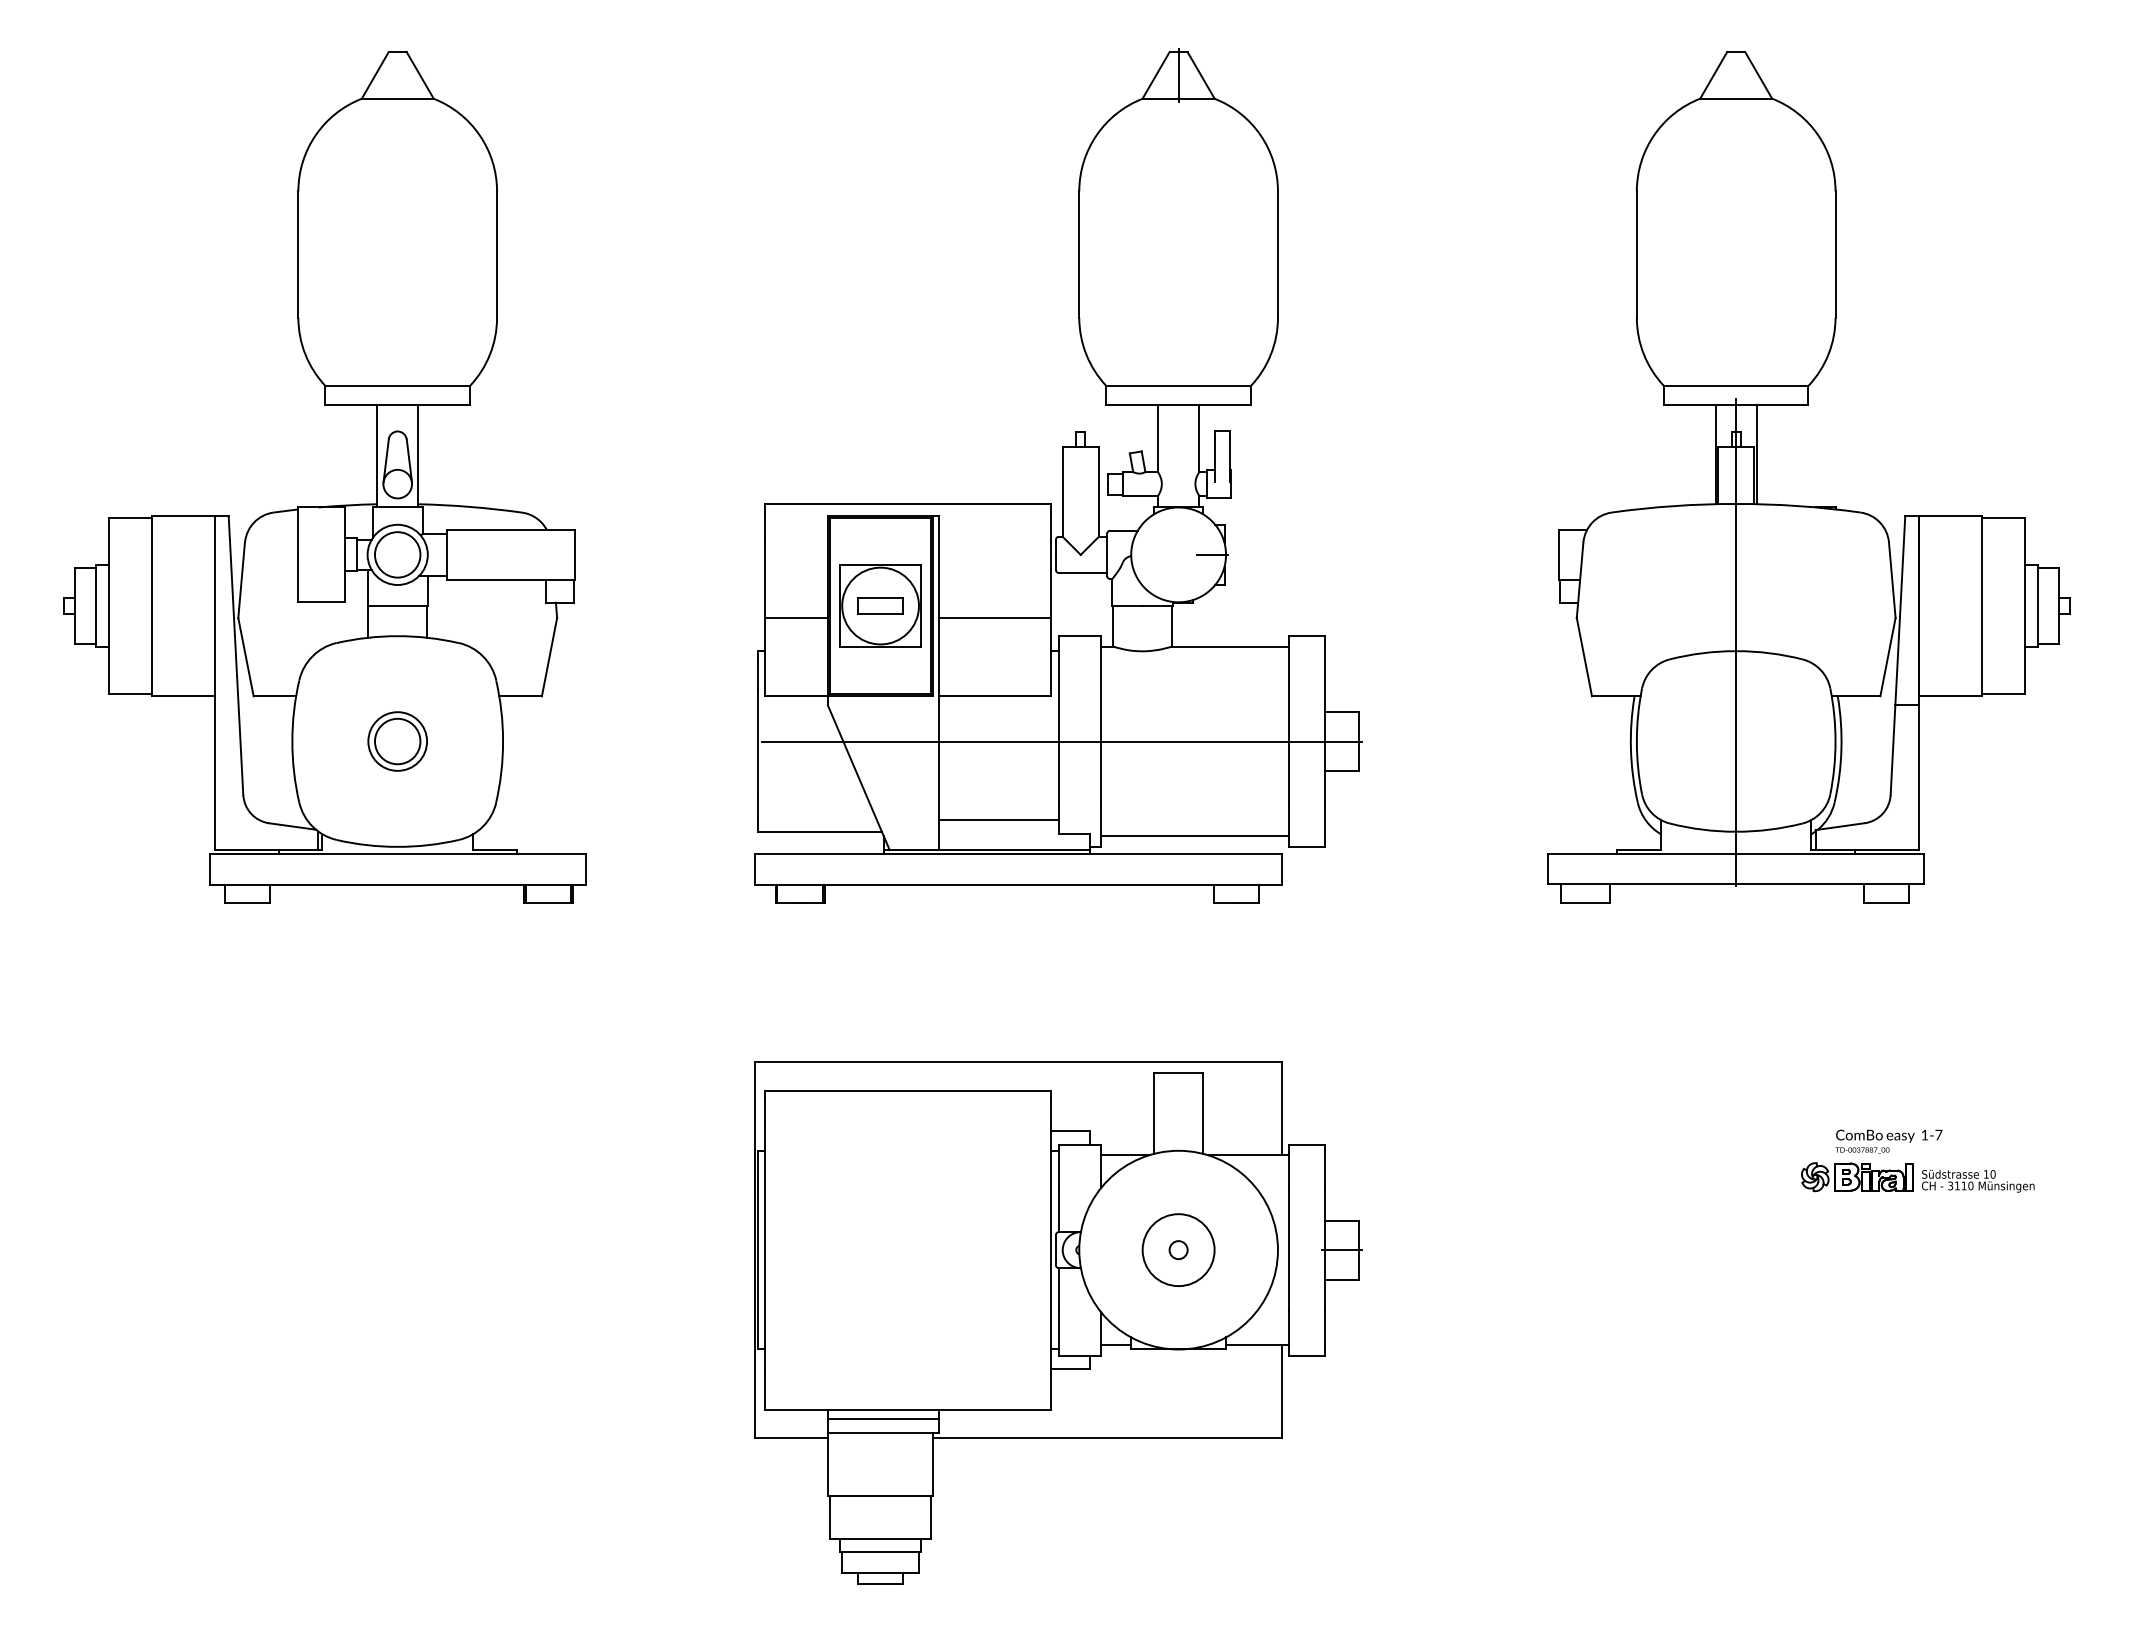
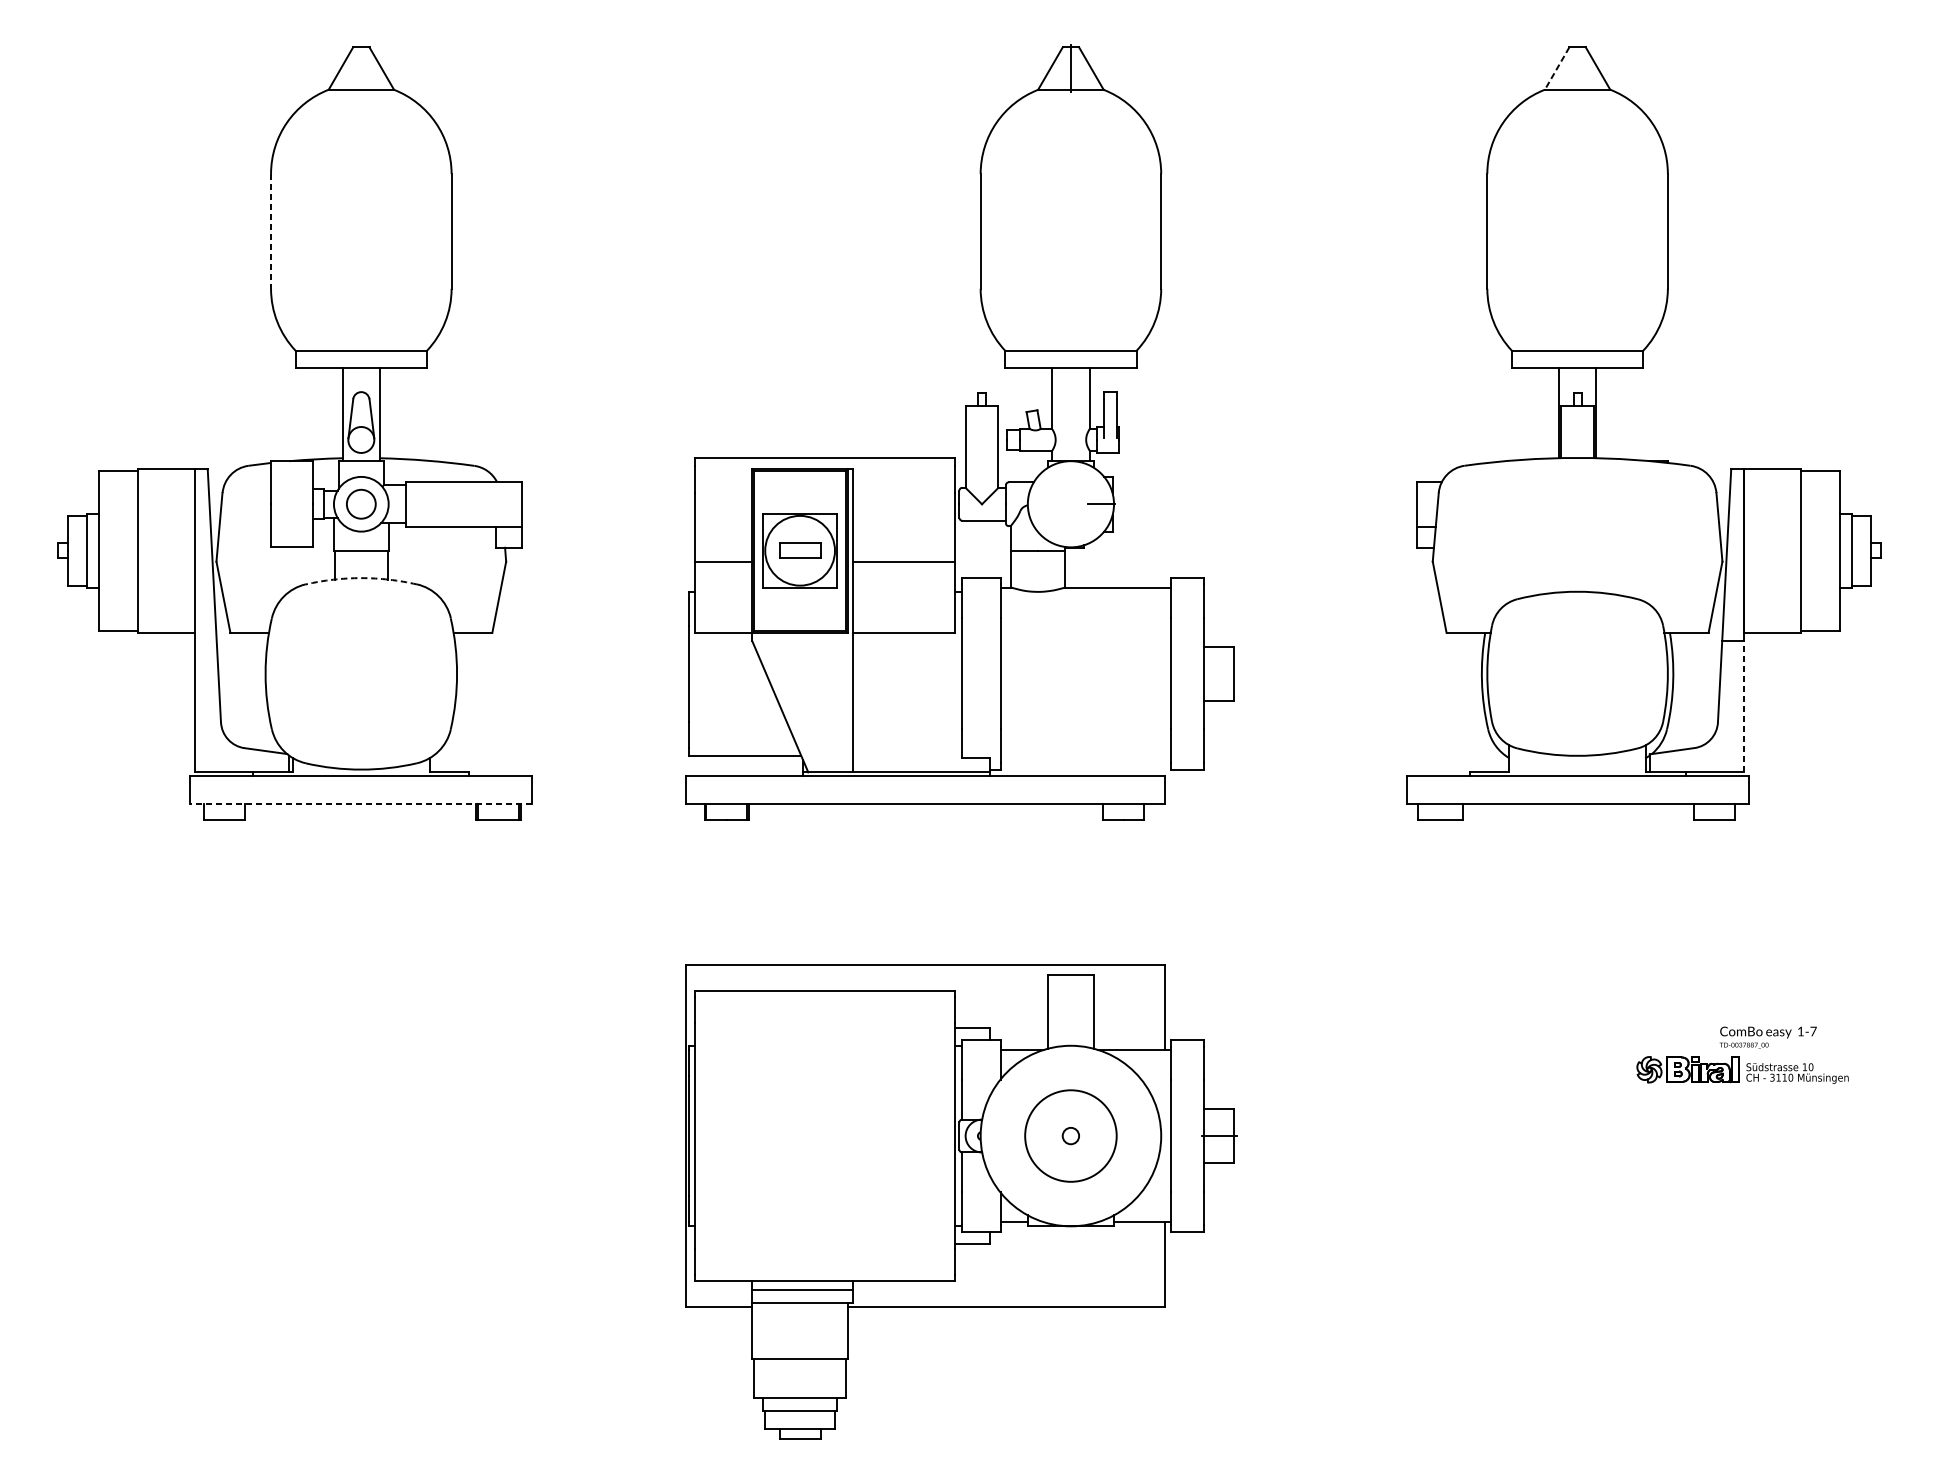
line: (1713, 75) -> (1556, 68), solid -> dashed
line: (298, 255) -> (271, 232), solid -> dashed
circle: (397, 554) -> (361, 503), size x0.7
arc: (397, 636) -> (361, 578), solid -> dashed
line: (1736, 642) -> (1577, 583), removed
part: (397, 741) -> (361, 673), removed
line: (1061, 741) -> (964, 673), removed
line: (1919, 777) -> (1744, 706), solid -> dashed
line: (998, 820) -> (907, 745), removed
line: (1195, 836) -> (1086, 760), removed
line: (397, 884) -> (361, 803), solid -> dashed
text: (1888, 1141) -> (1767, 1037), moved
circle: (1178, 1250) -> (1070, 1136), size x1.4

